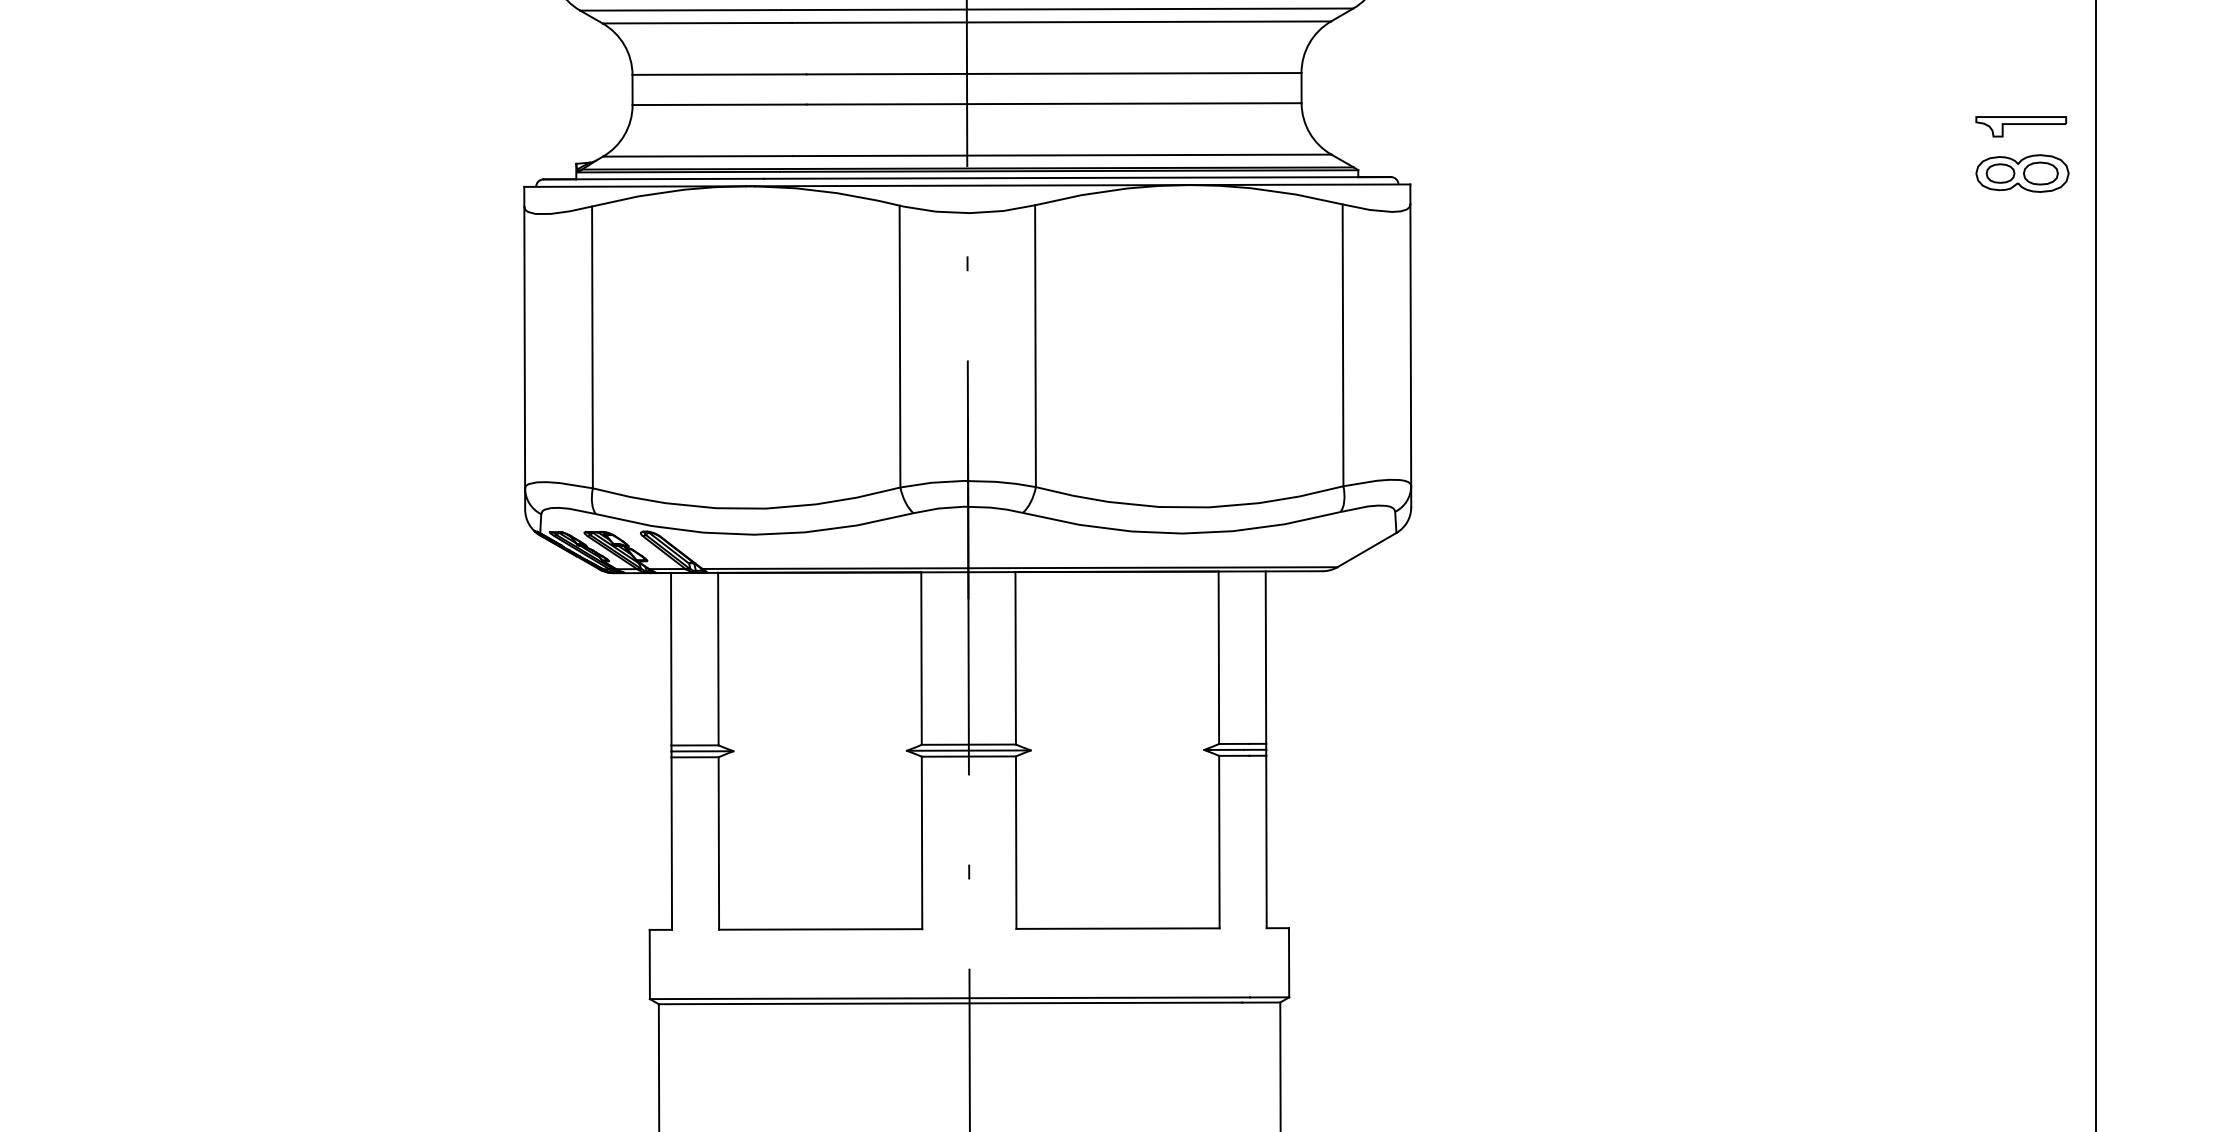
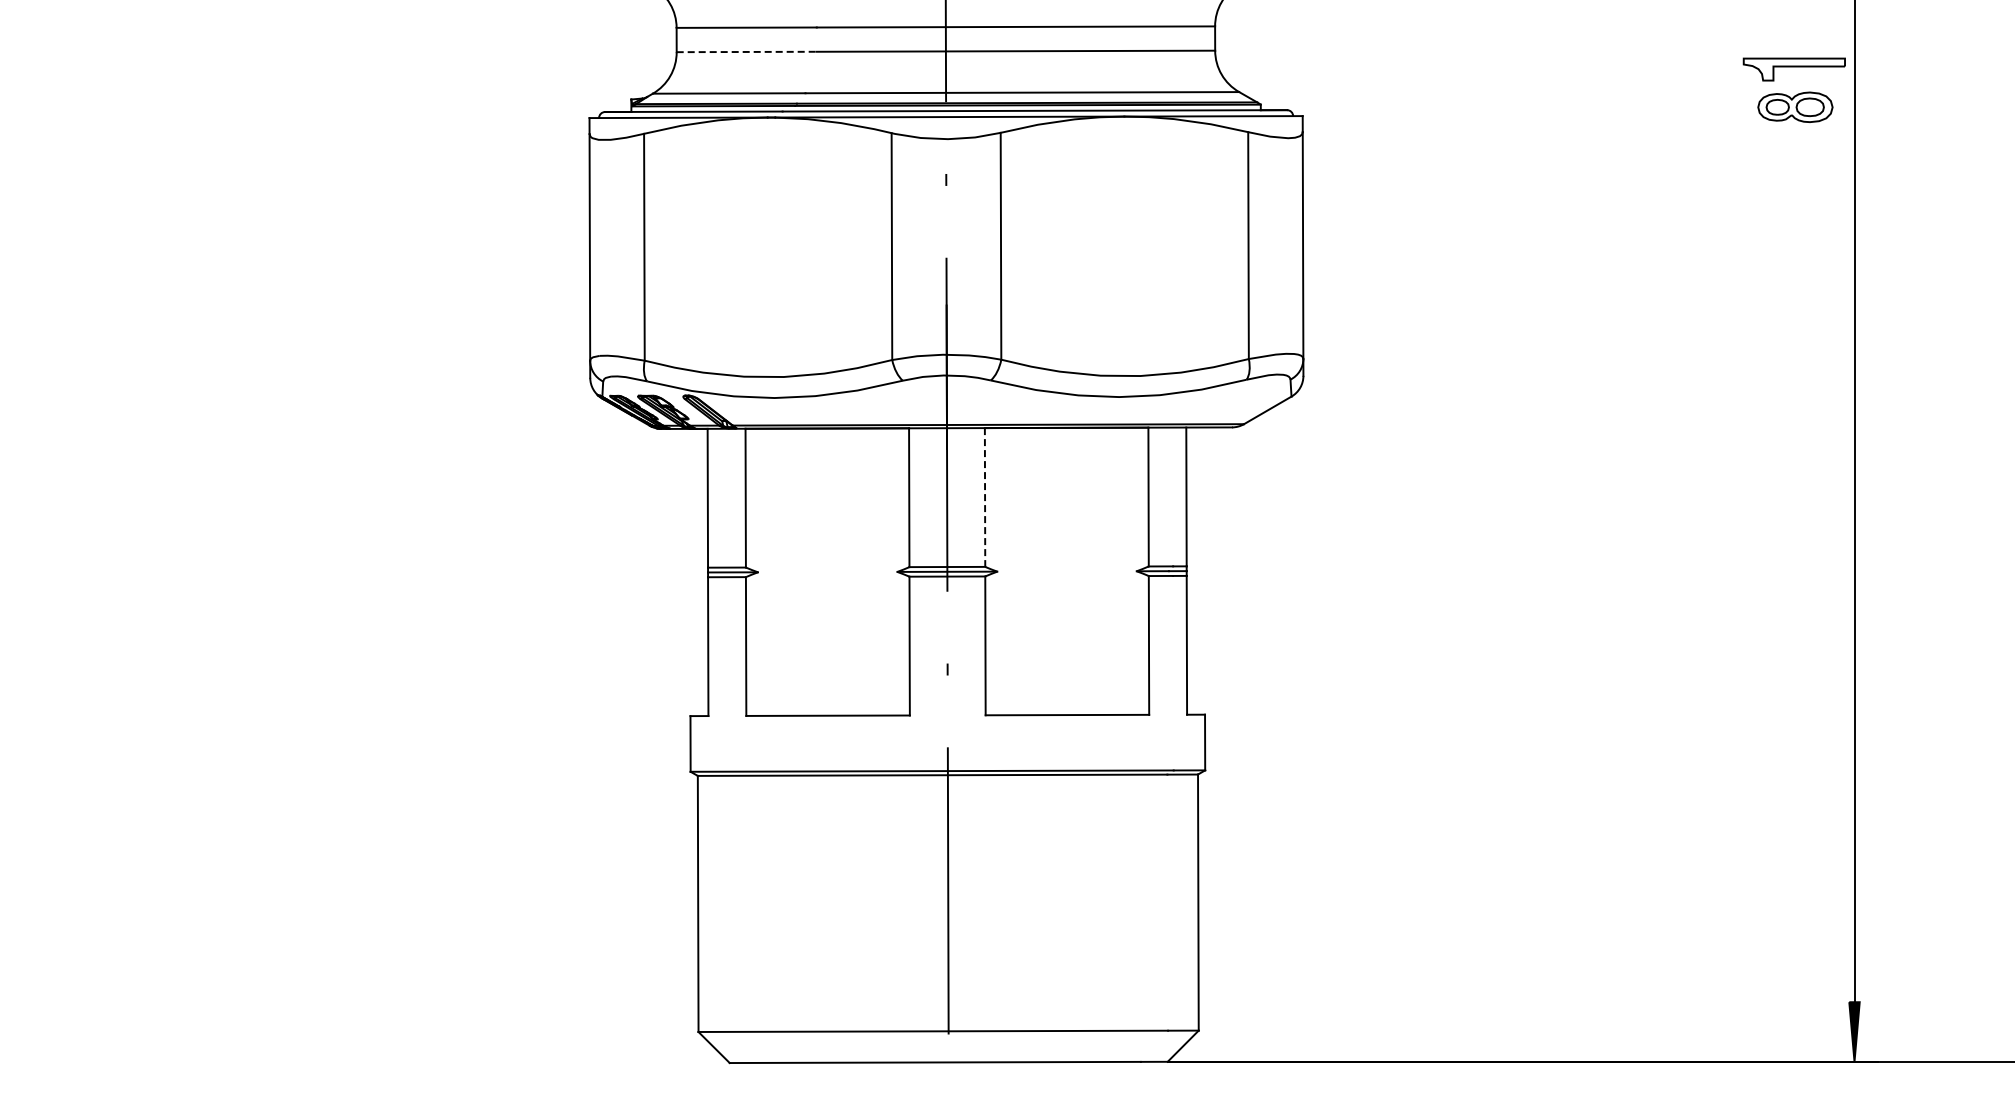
line: (720, 104) -> (747, 51), solid -> dashed
part: (2021, 126) -> (1794, 69), size x1.4
line: (1016, 659) -> (985, 498), solid -> dashed

